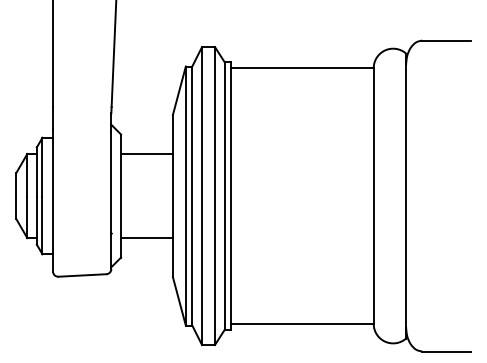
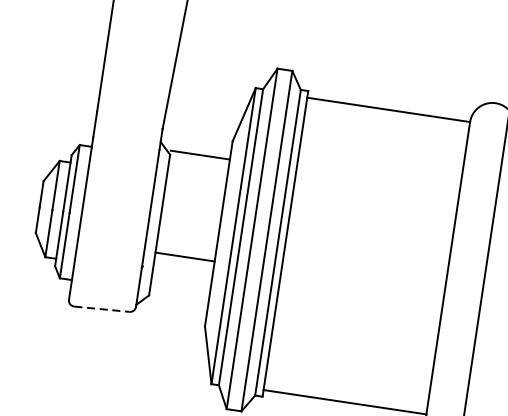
line: (146, 153) -> (199, 154), moved
line: (146, 238) -> (184, 257), moved
line: (82, 275) -> (101, 309), solid -> dashed

